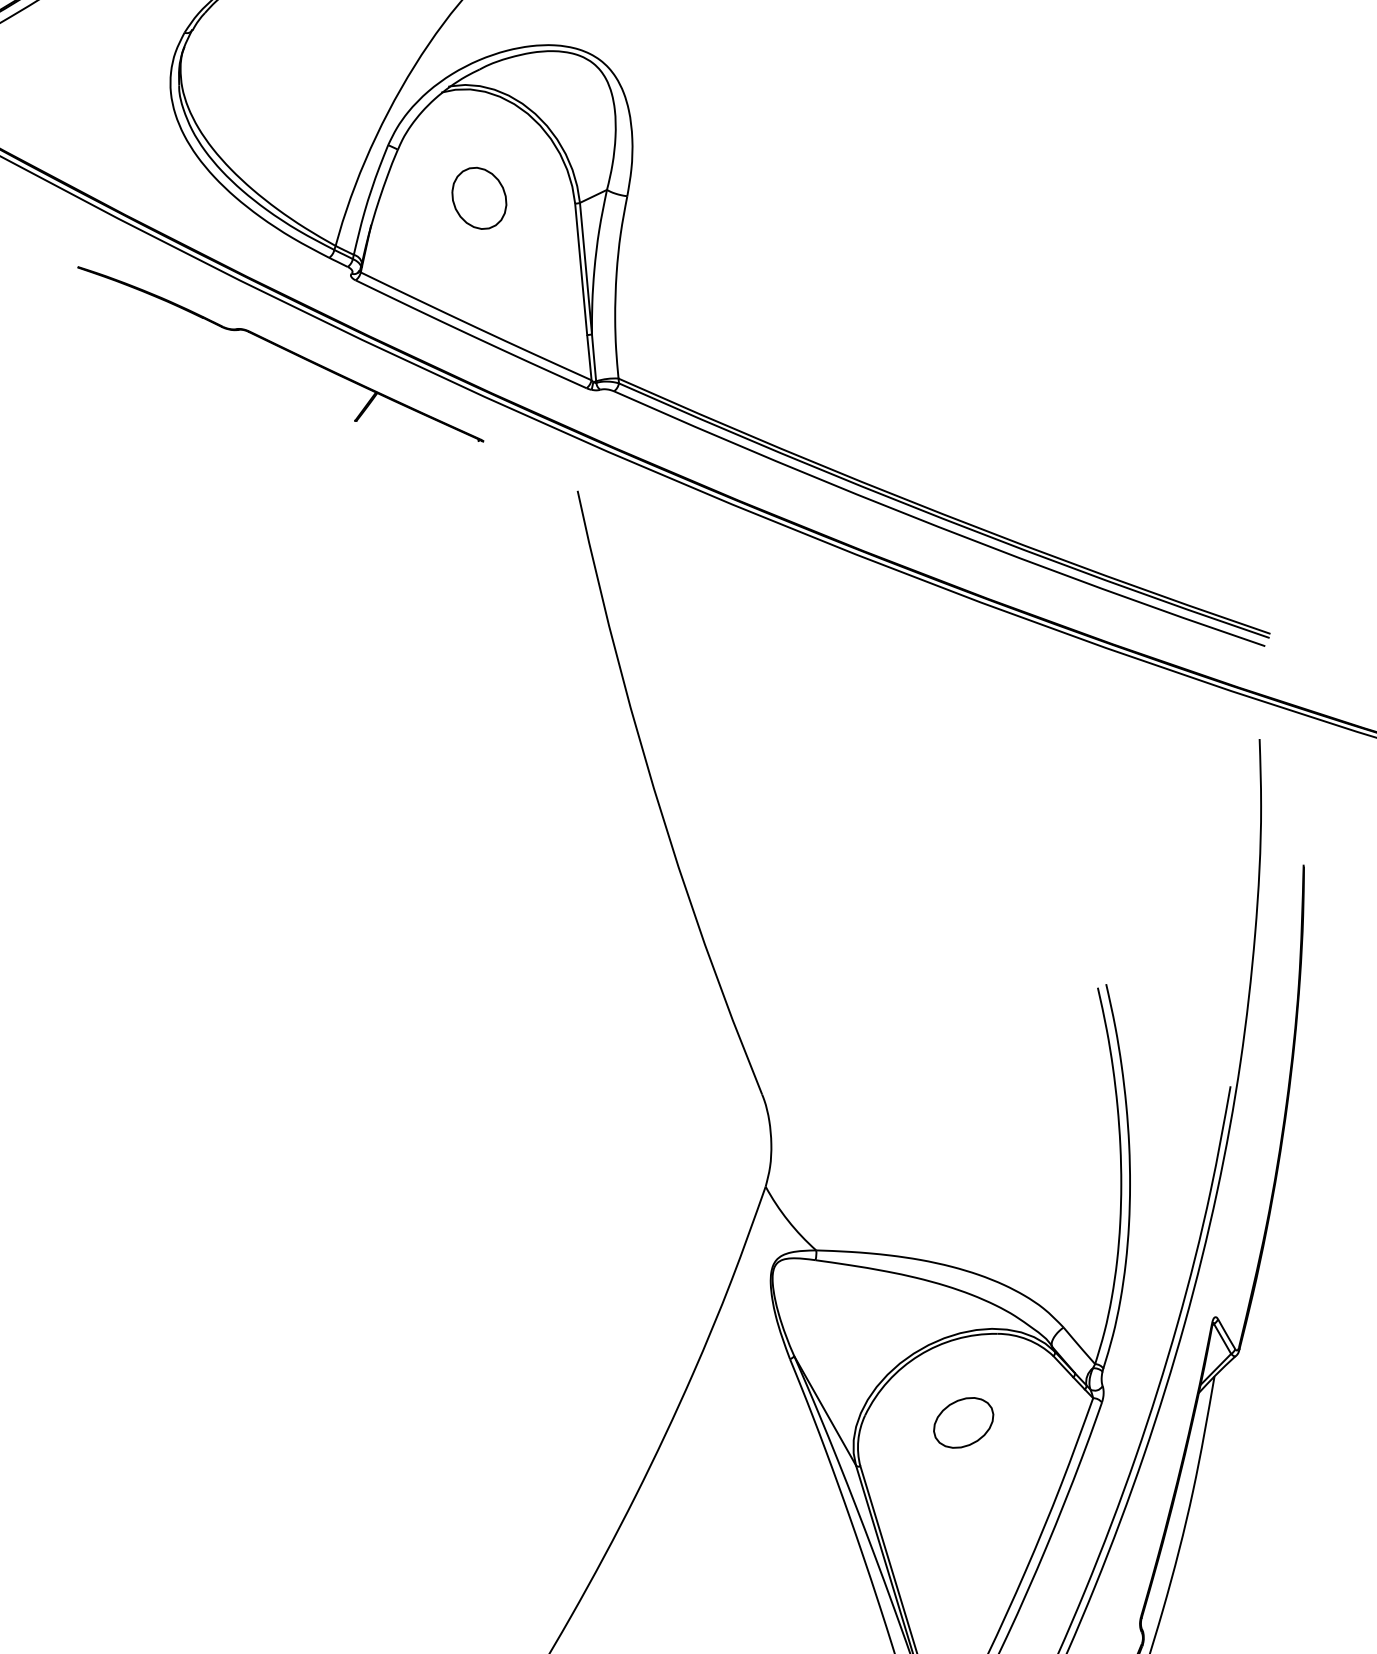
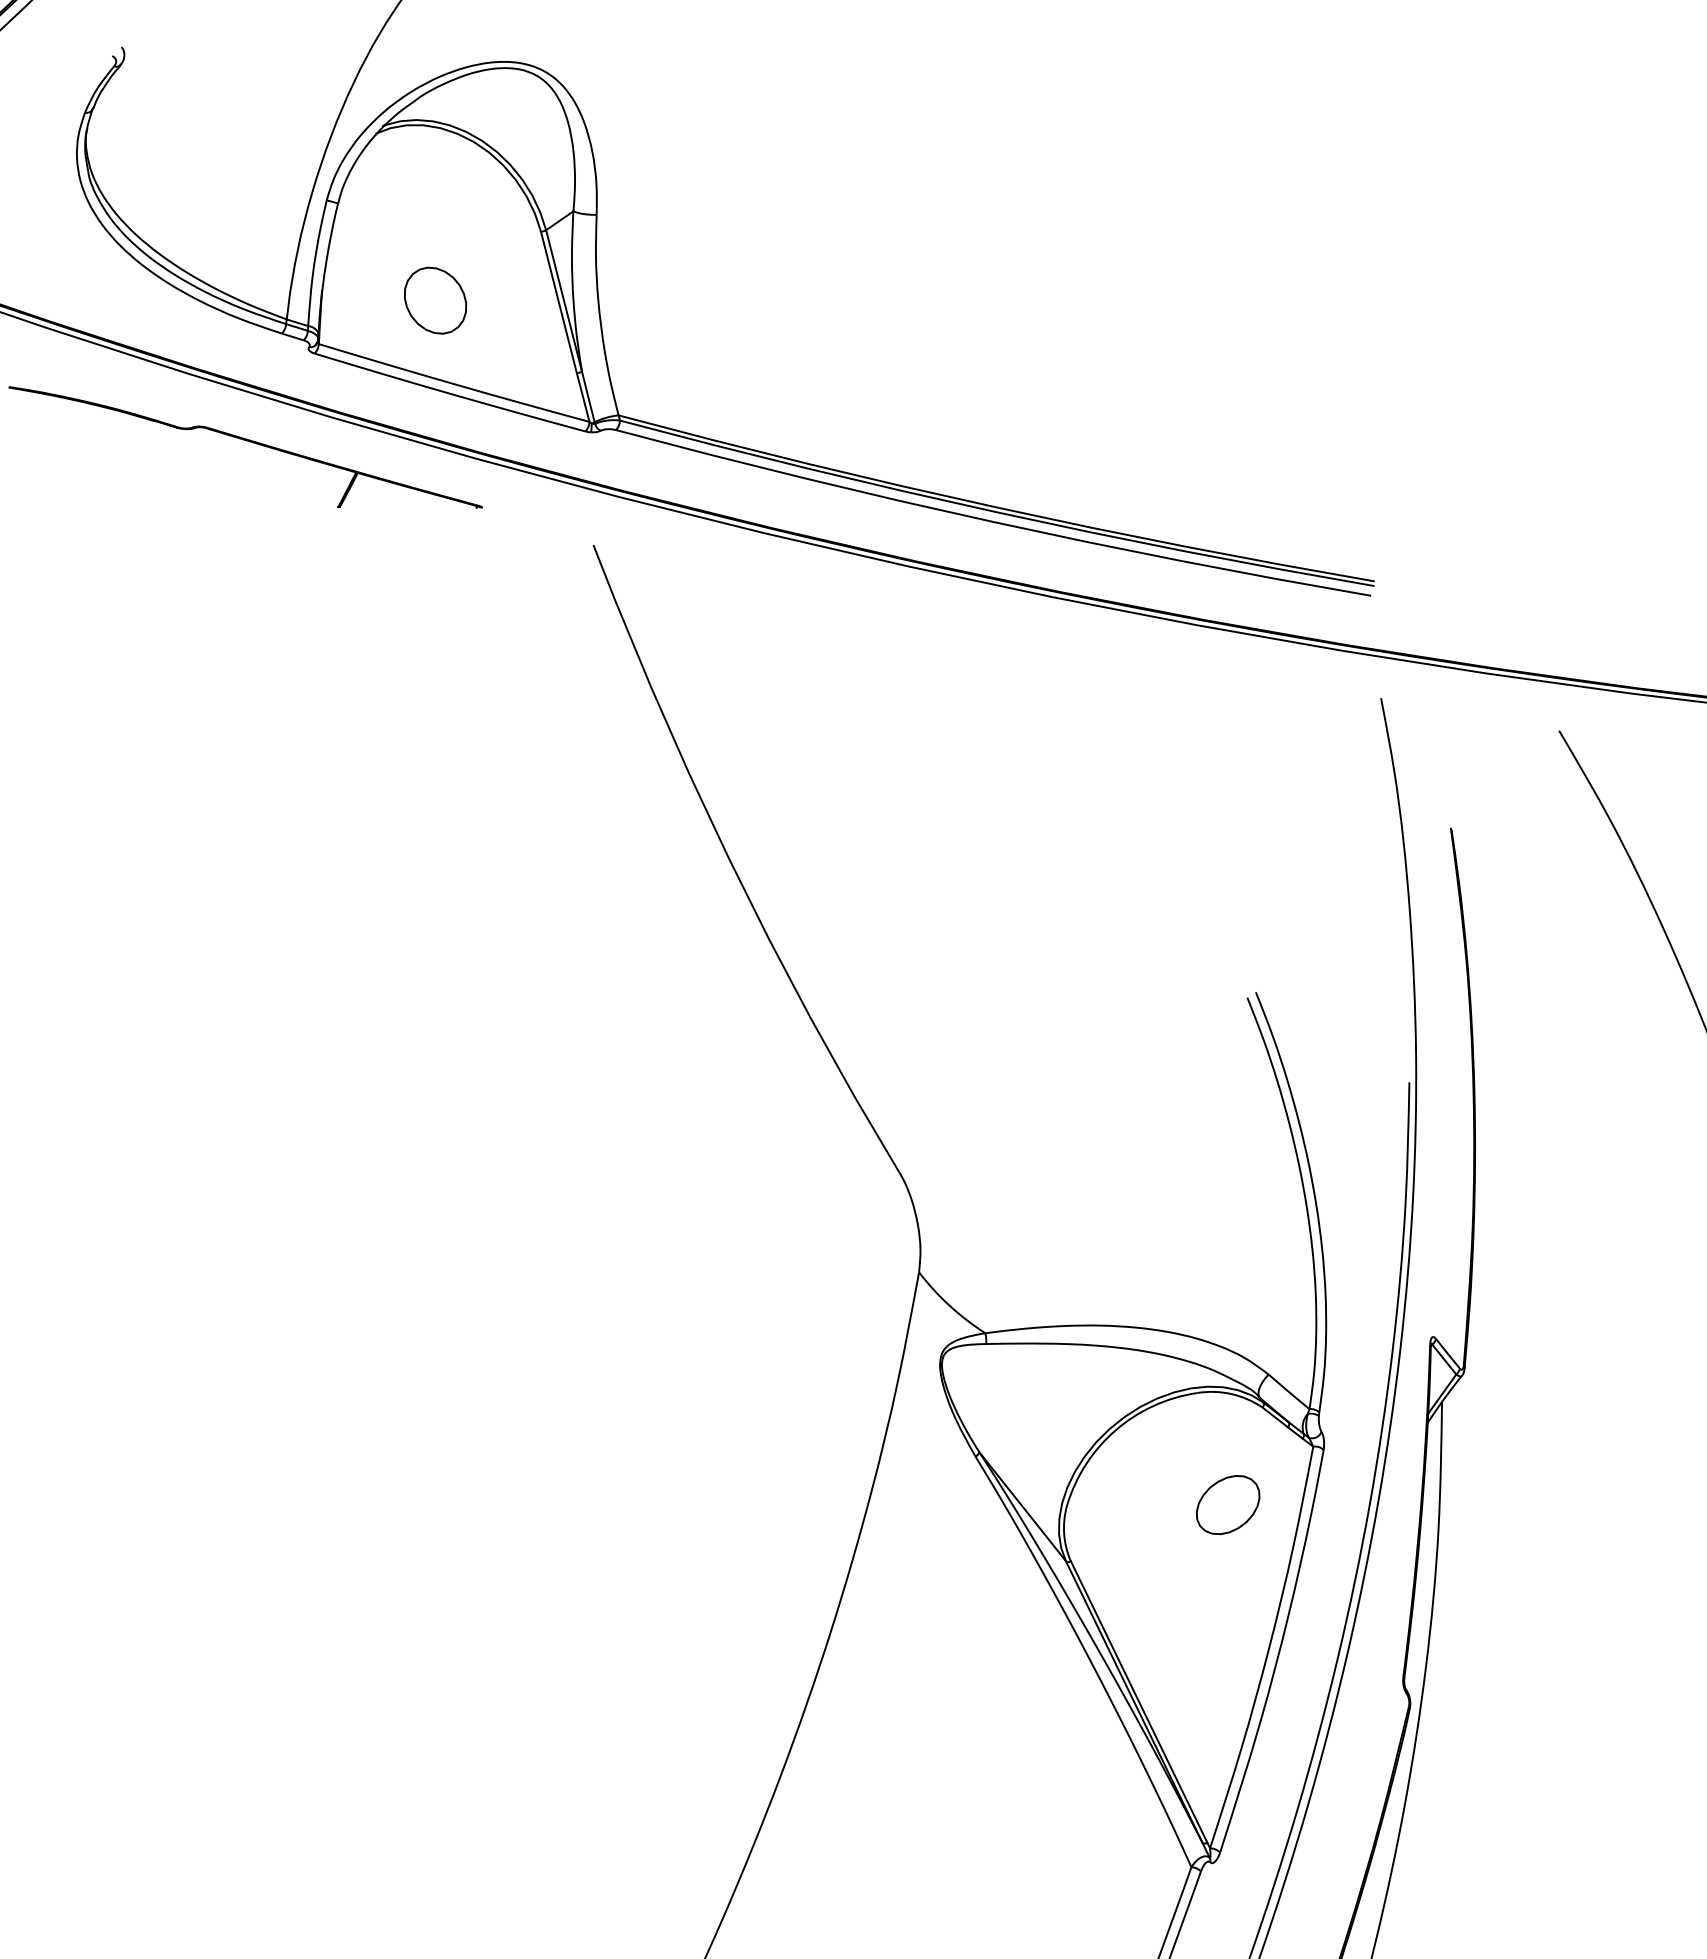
part: (479, 198) -> (435, 300), moved
part: (963, 1423) -> (1228, 1505), moved

